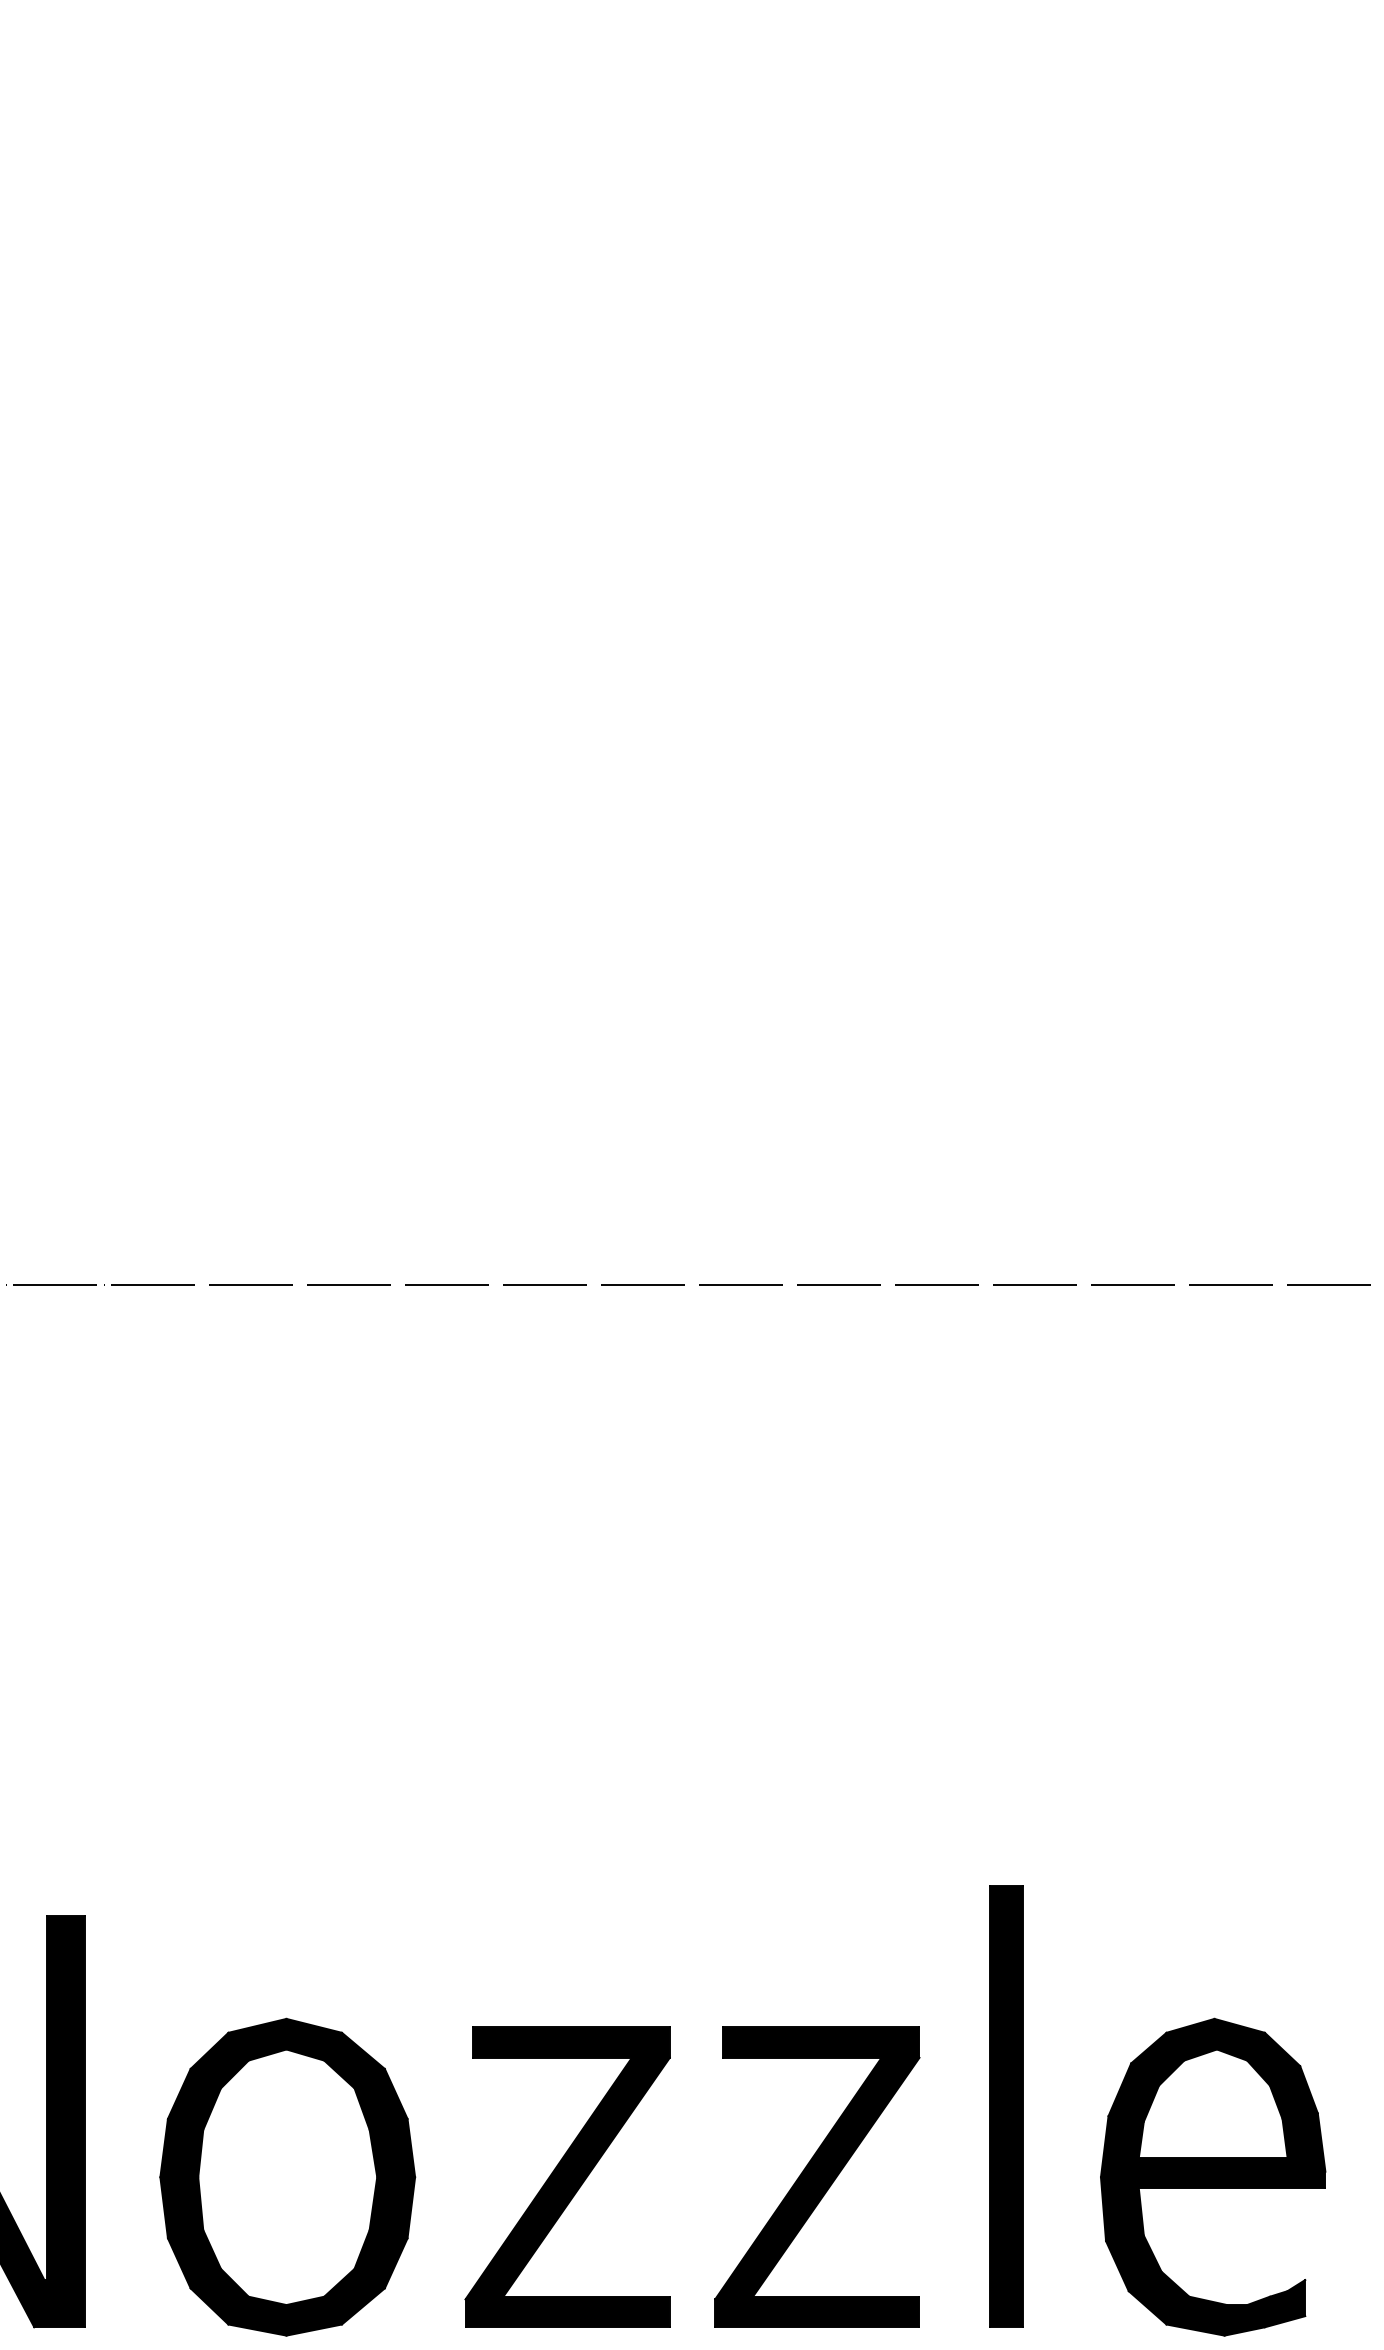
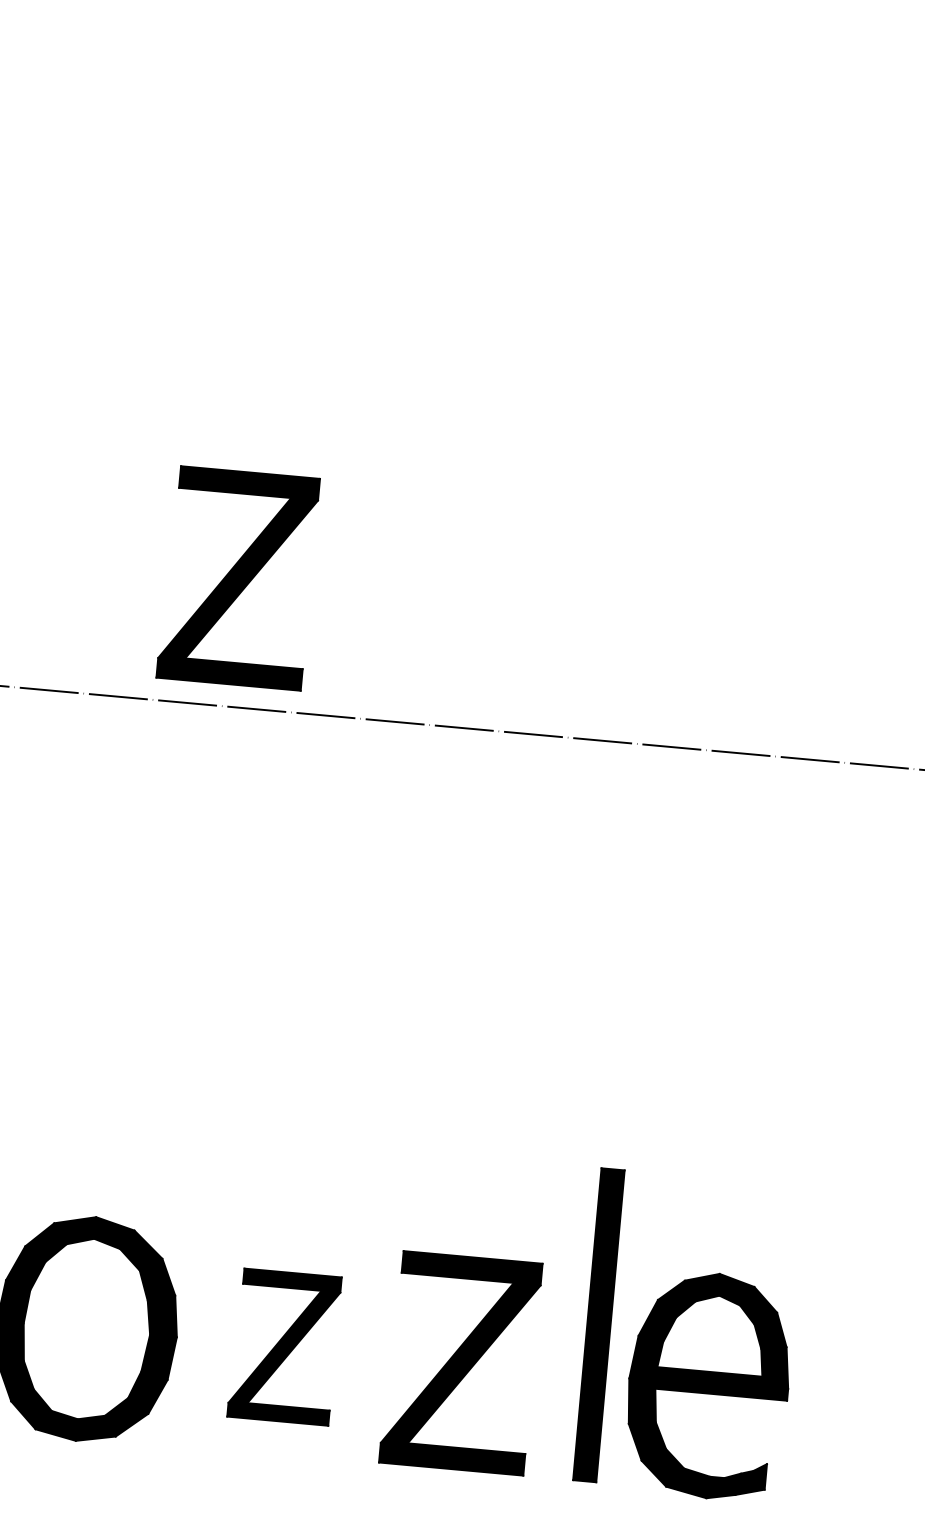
part: (404, 1102) -> (238, 577), added
part: (567, 2176) -> (284, 1346), size x0.7
part: (1213, 2176) -> (708, 1385), moved

